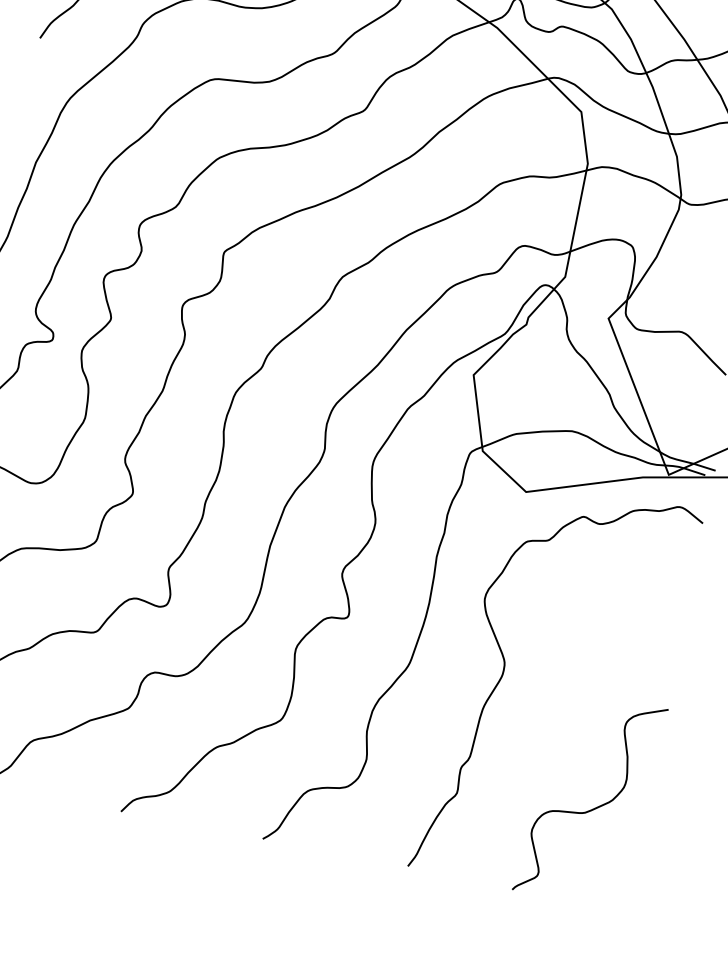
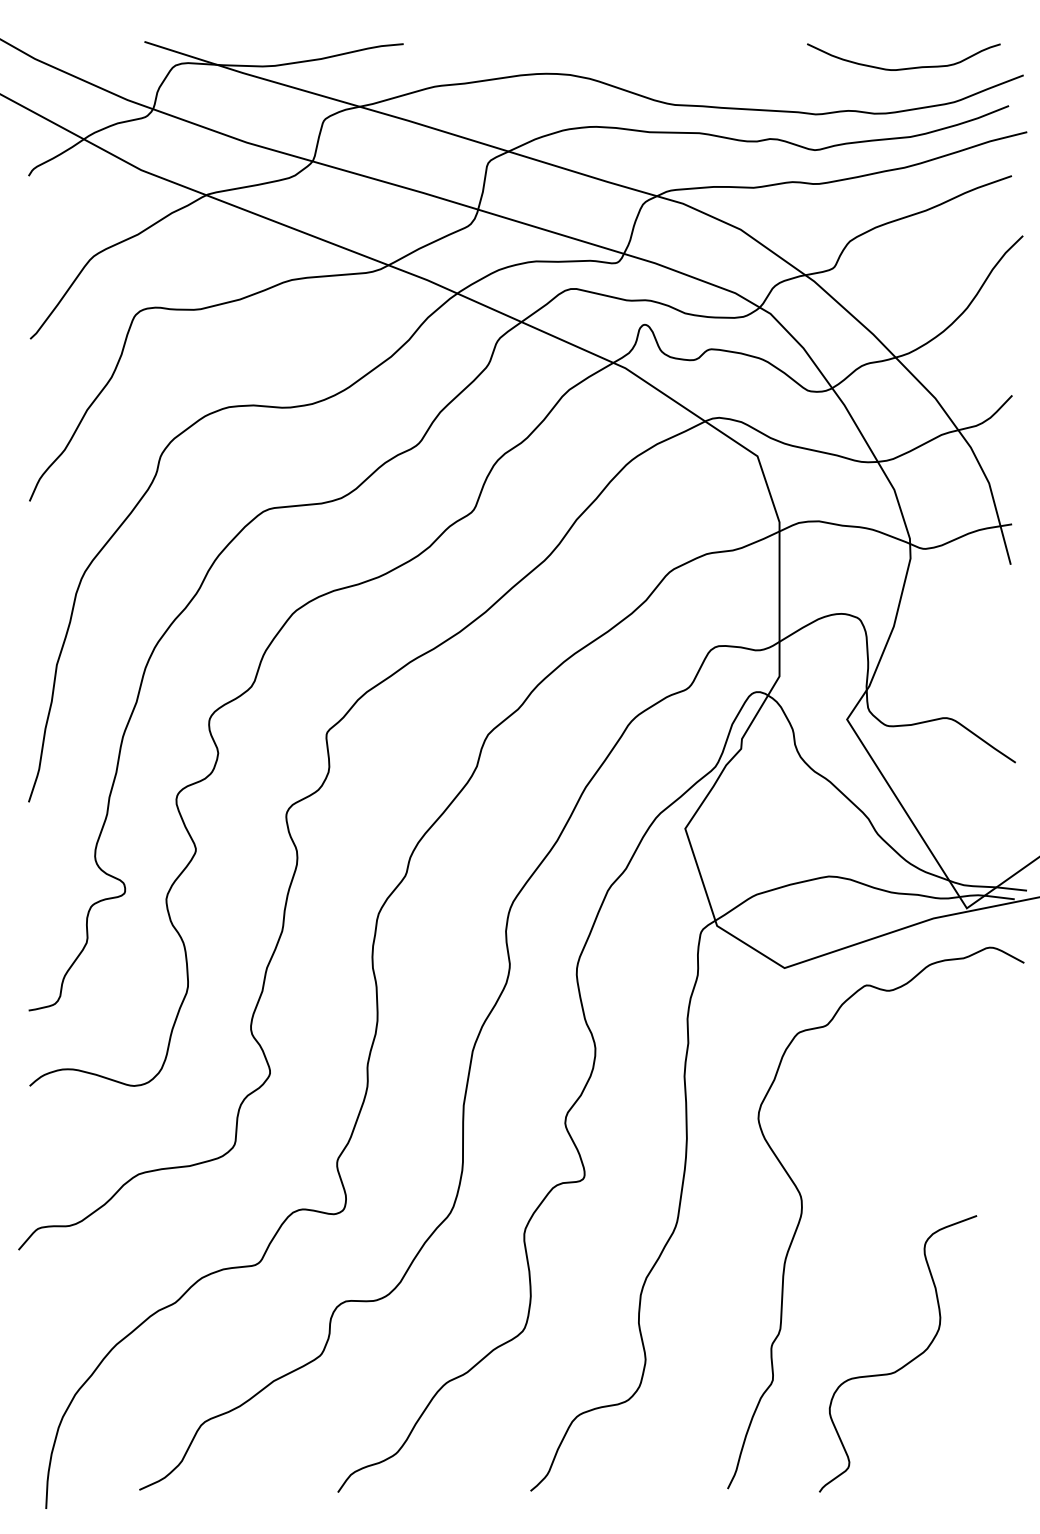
curve: (593, 808) -> (904, 1364), moved

